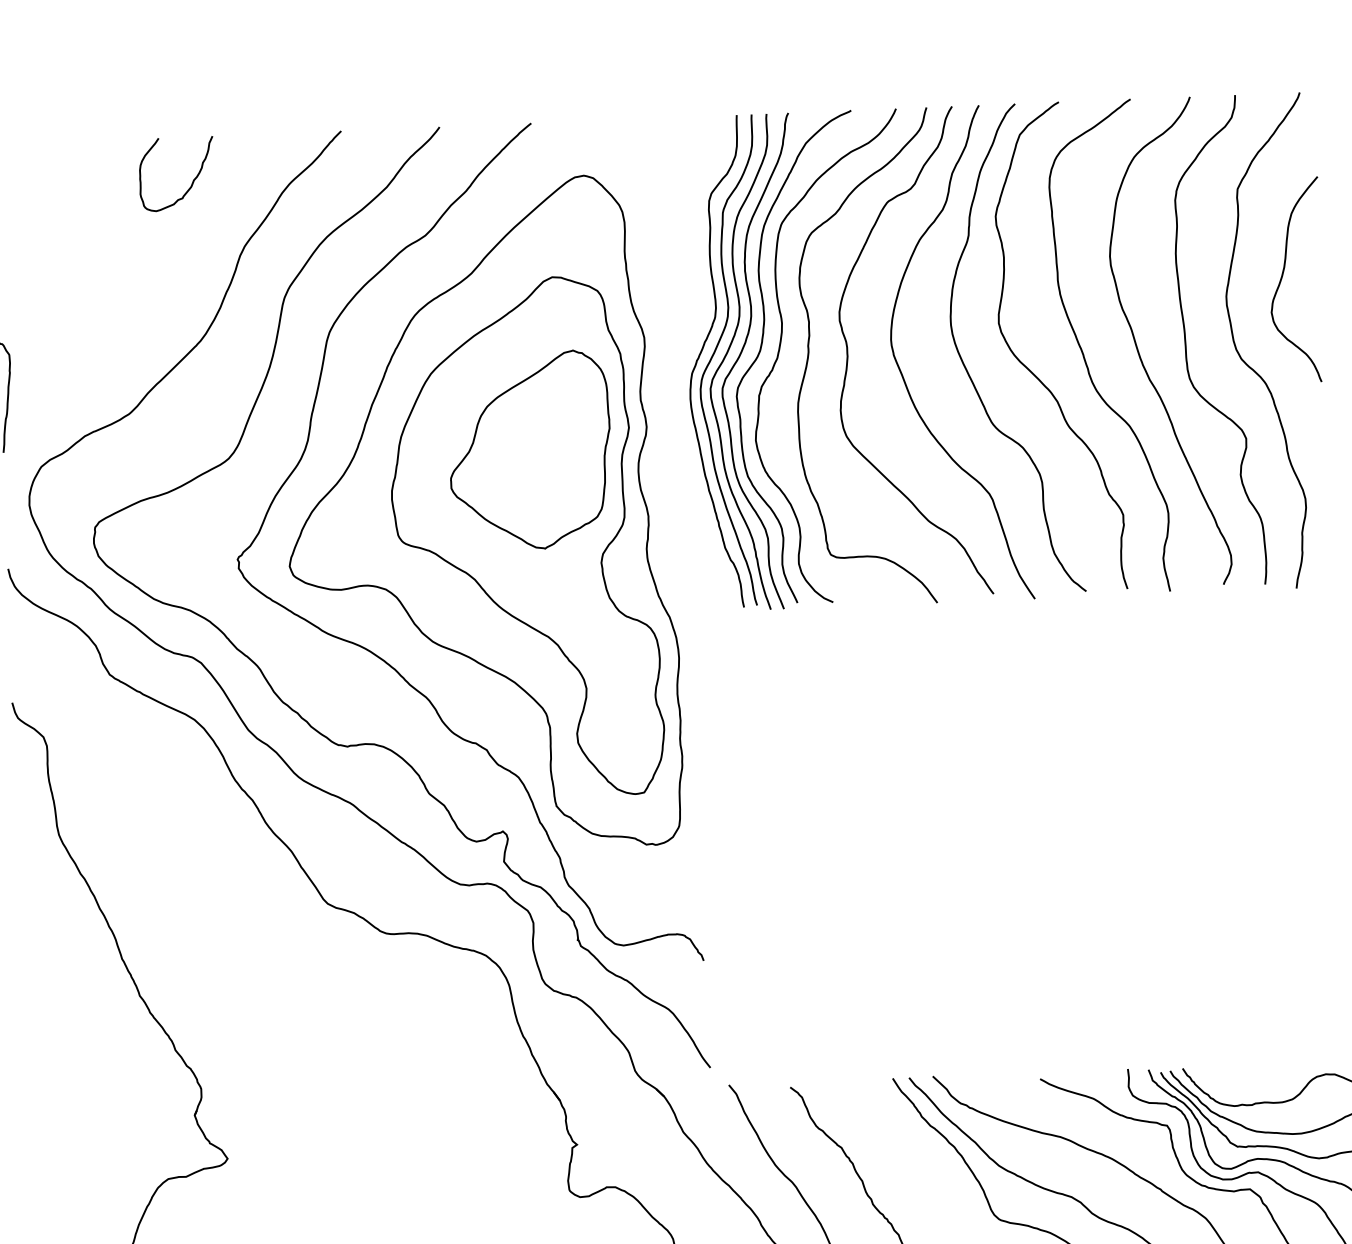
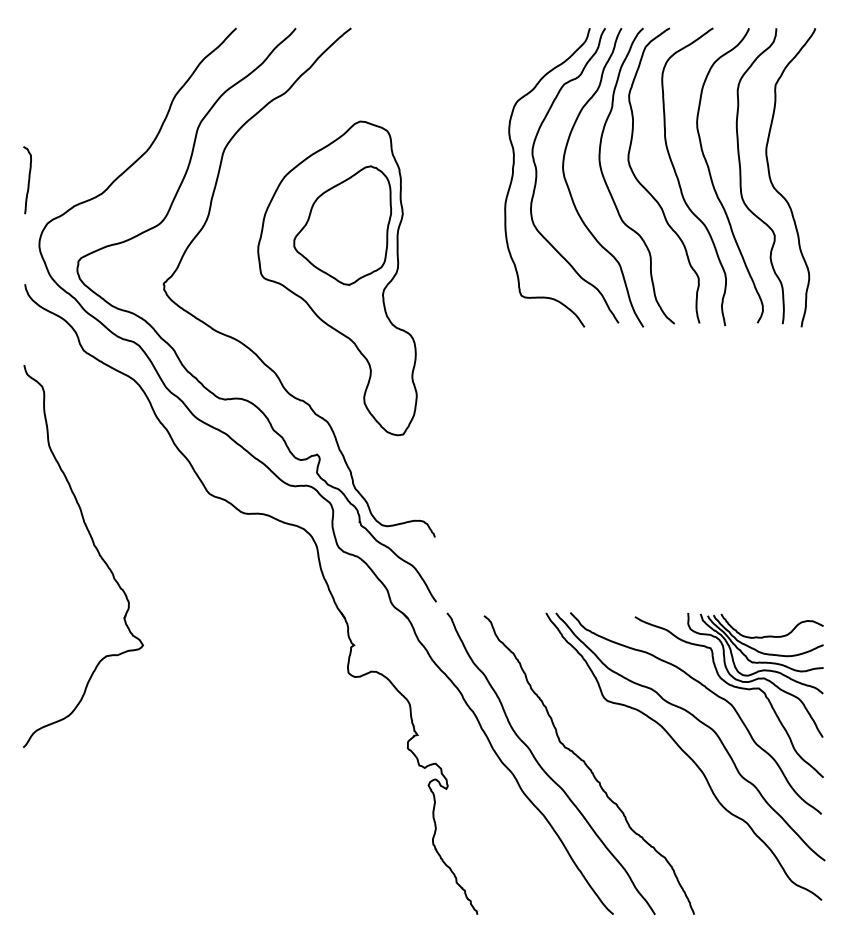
curve: (192, 180) -> (145, 54), removed
curve: (1283, 275) -> (801, 138), removed
part: (779, 355) -> (495, 174), removed
part: (481, 515) -> (311, 263), removed

